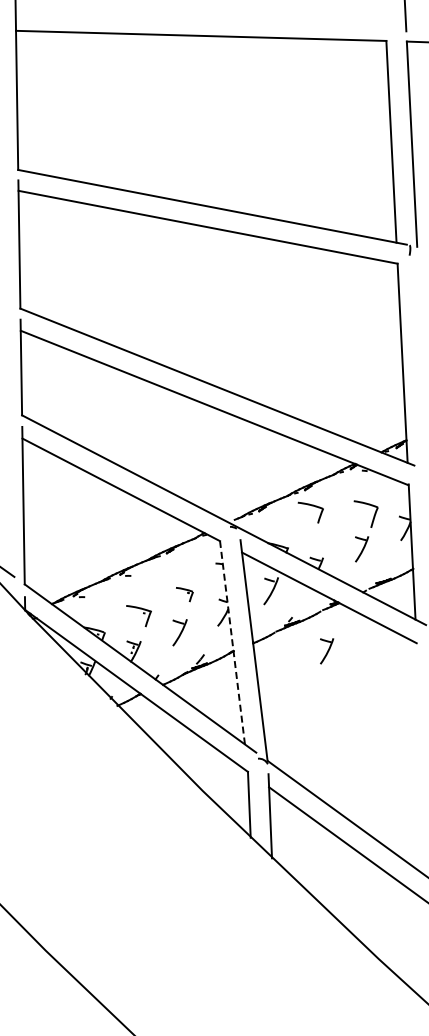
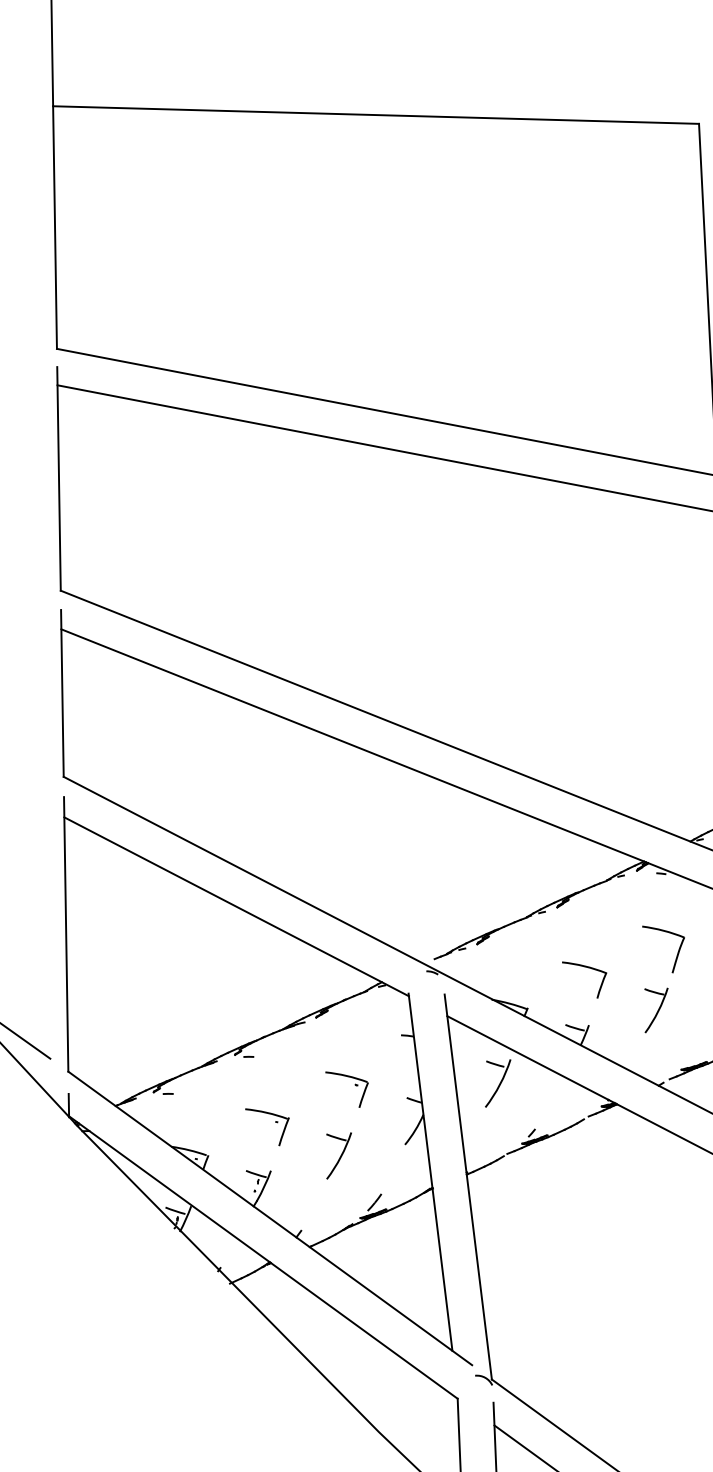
part: (311, 506) -> (585, 968), moved
part: (184, 594) -> (346, 1089), size x1.43
line: (232, 641) -> (430, 1171), dashed -> solid
part: (327, 651) -> (596, 1188), removed

